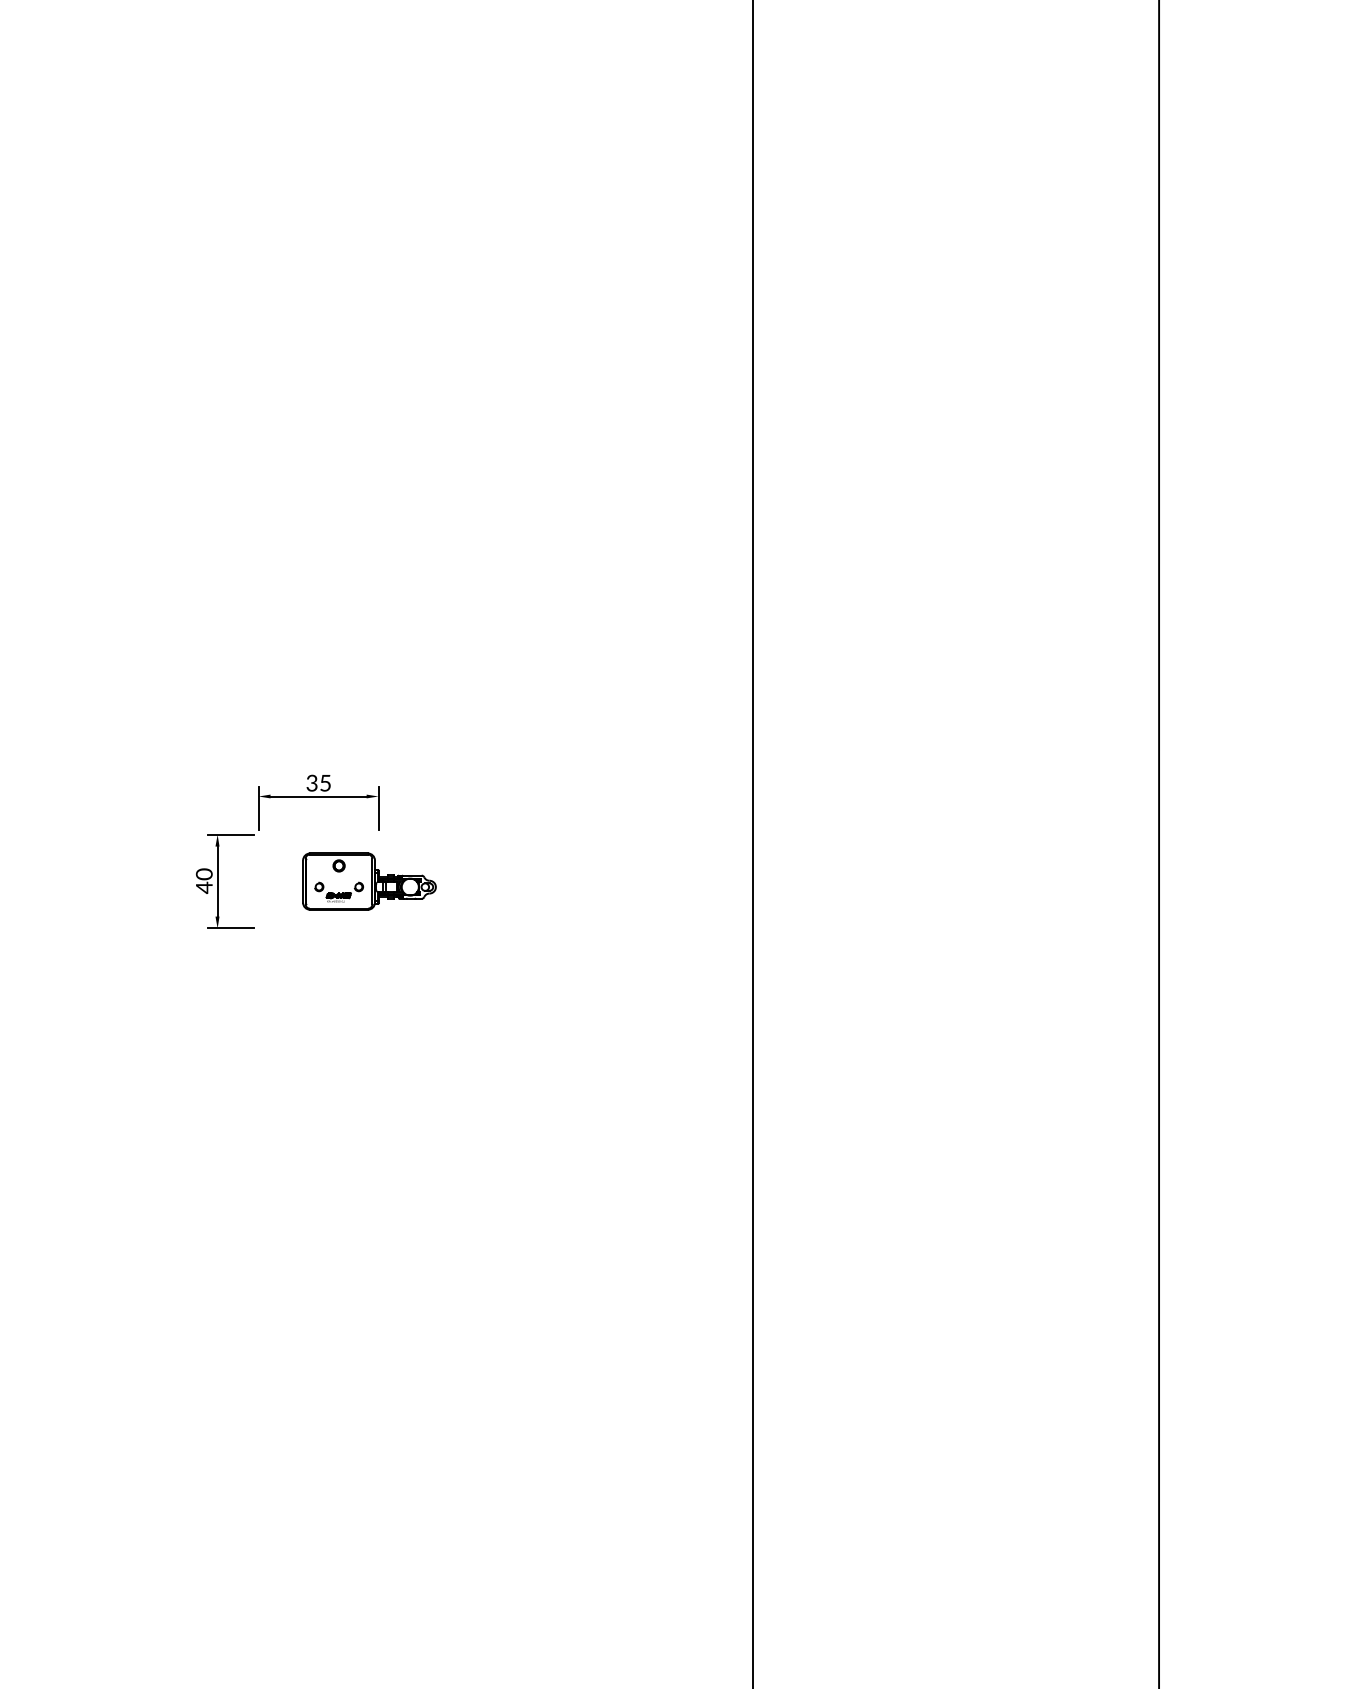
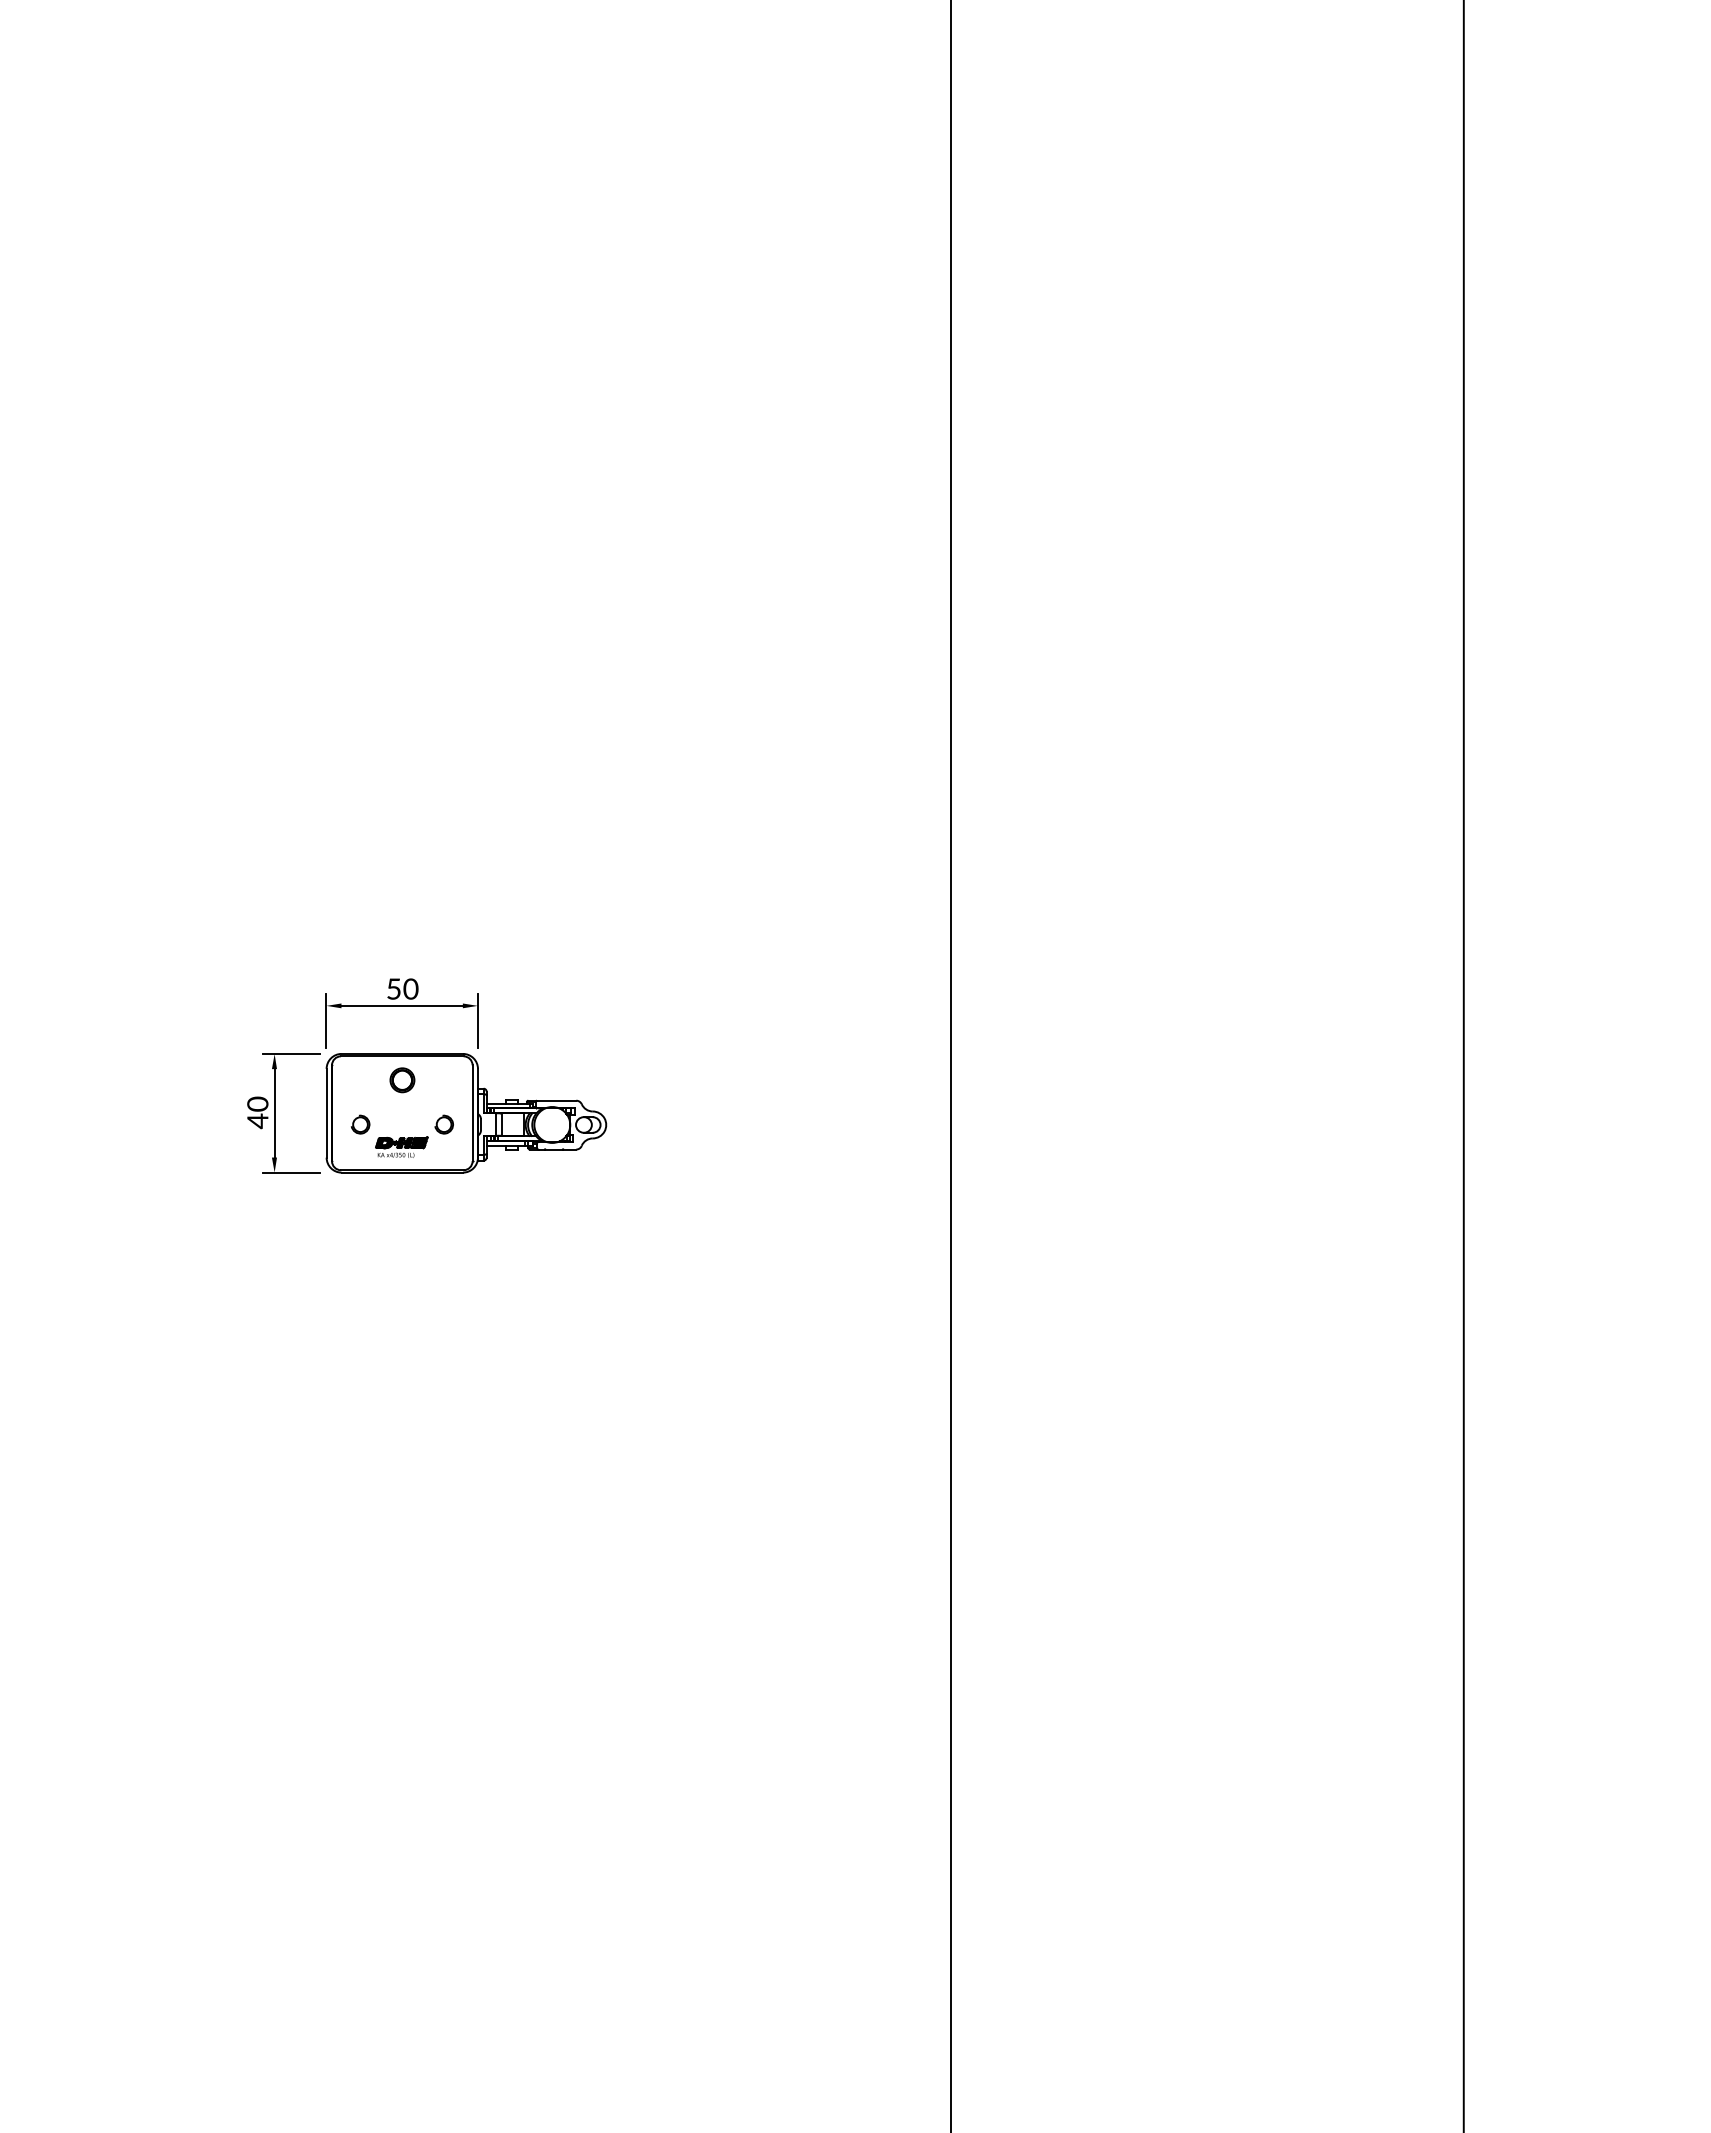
text: (318, 782) -> (402, 988), 35 -> 50
part: (369, 881) -> (466, 1113), size x1.67

